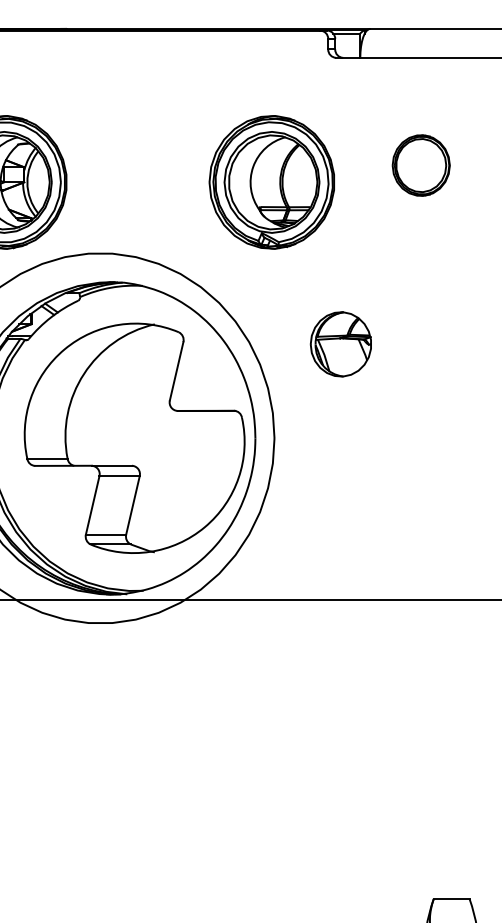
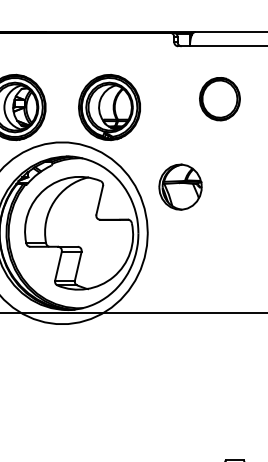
part: (420, 166) -> (219, 99), size x1.43
part: (271, 182) -> (109, 107), moved
part: (340, 343) -> (180, 186), size x1.43

